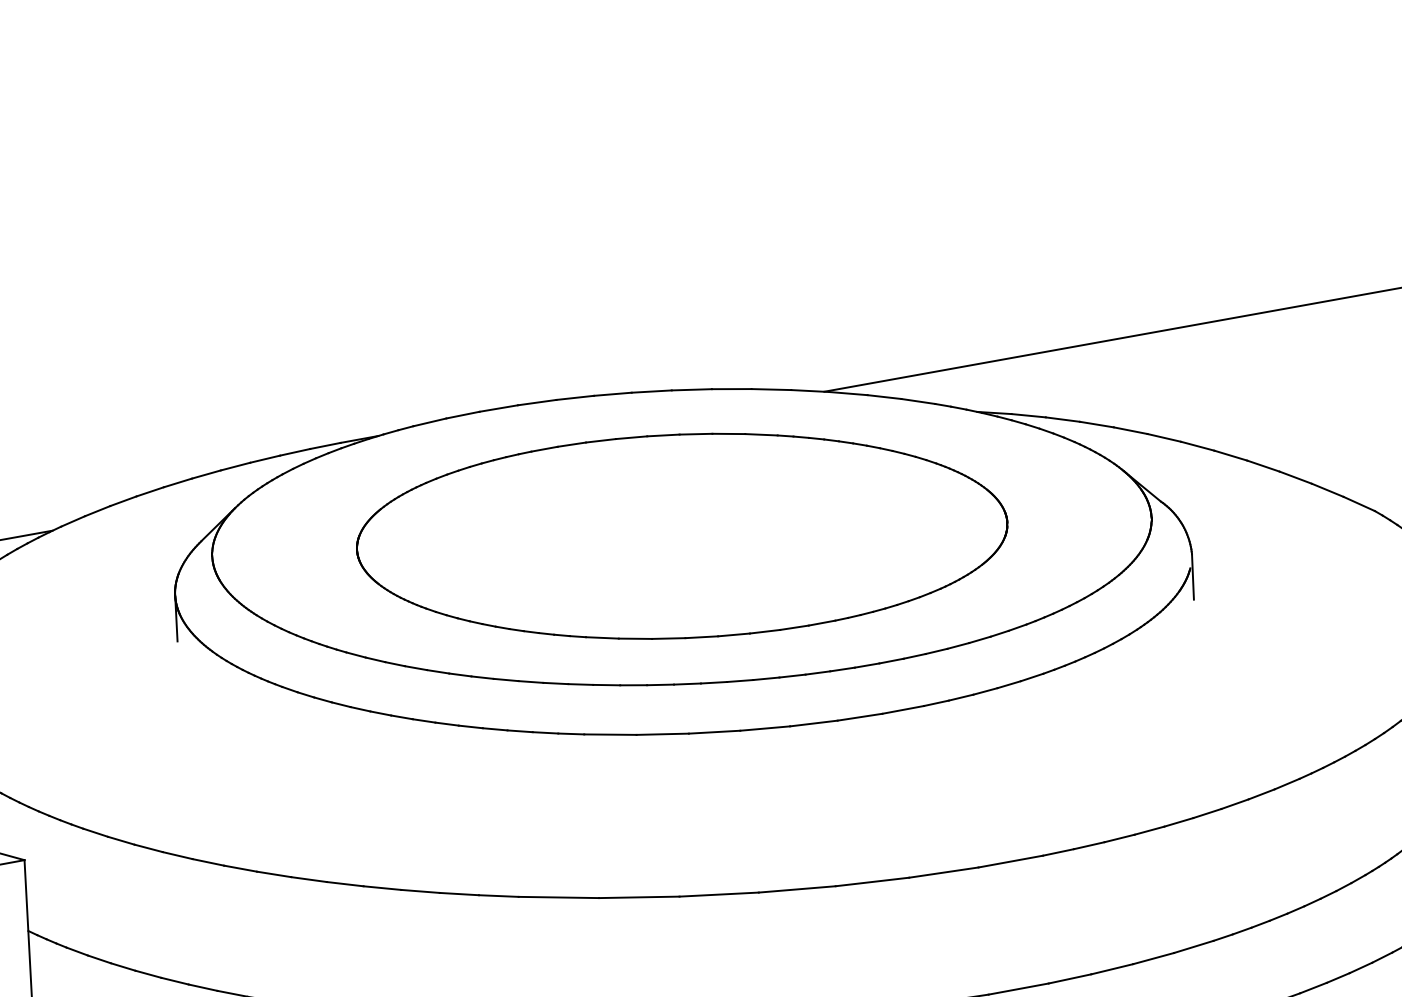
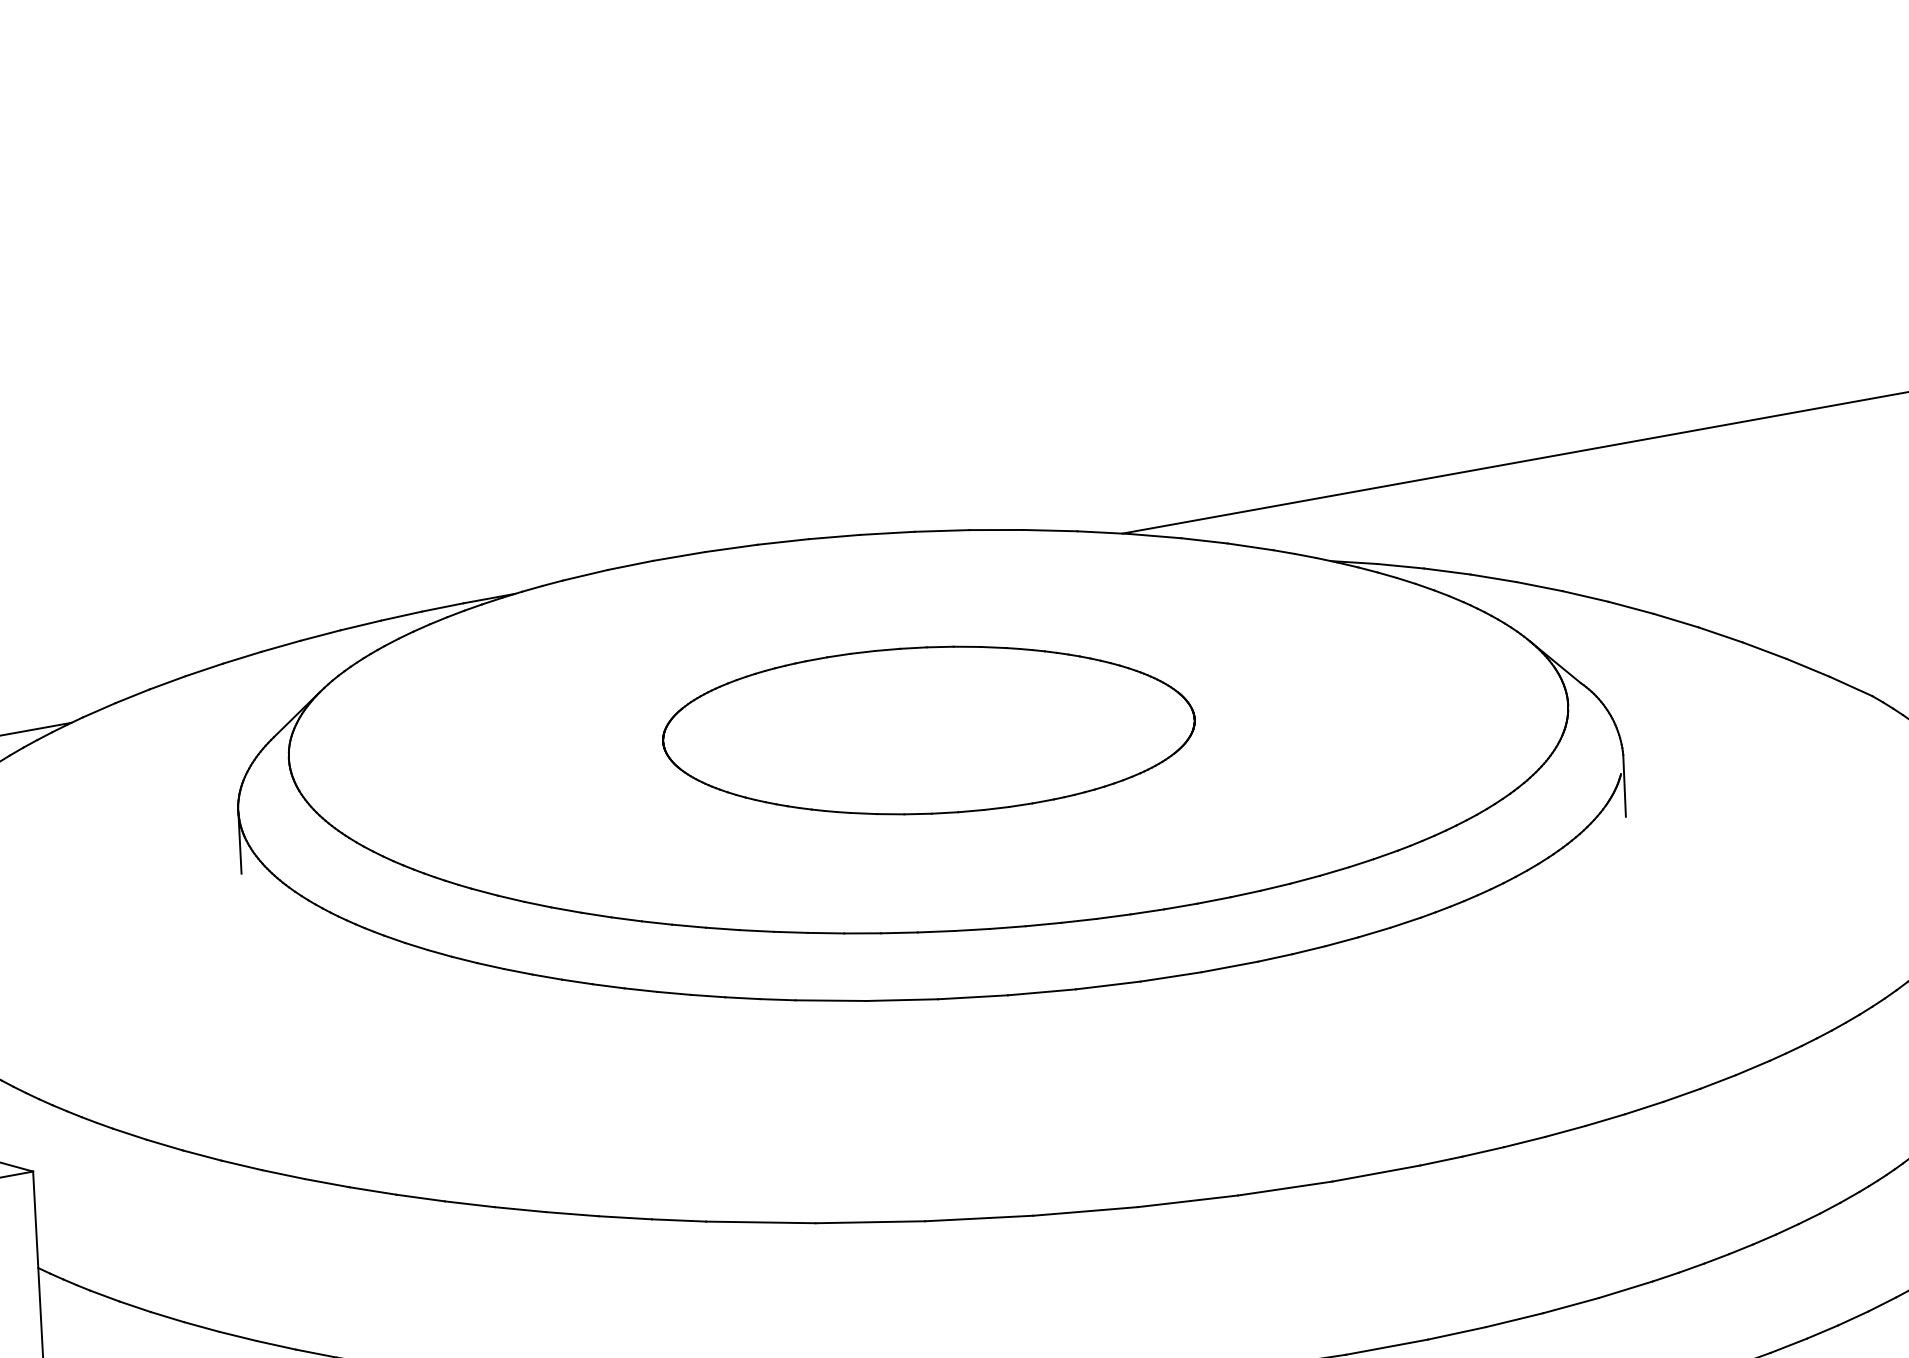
part: (681, 536) -> (928, 730), size x0.6

